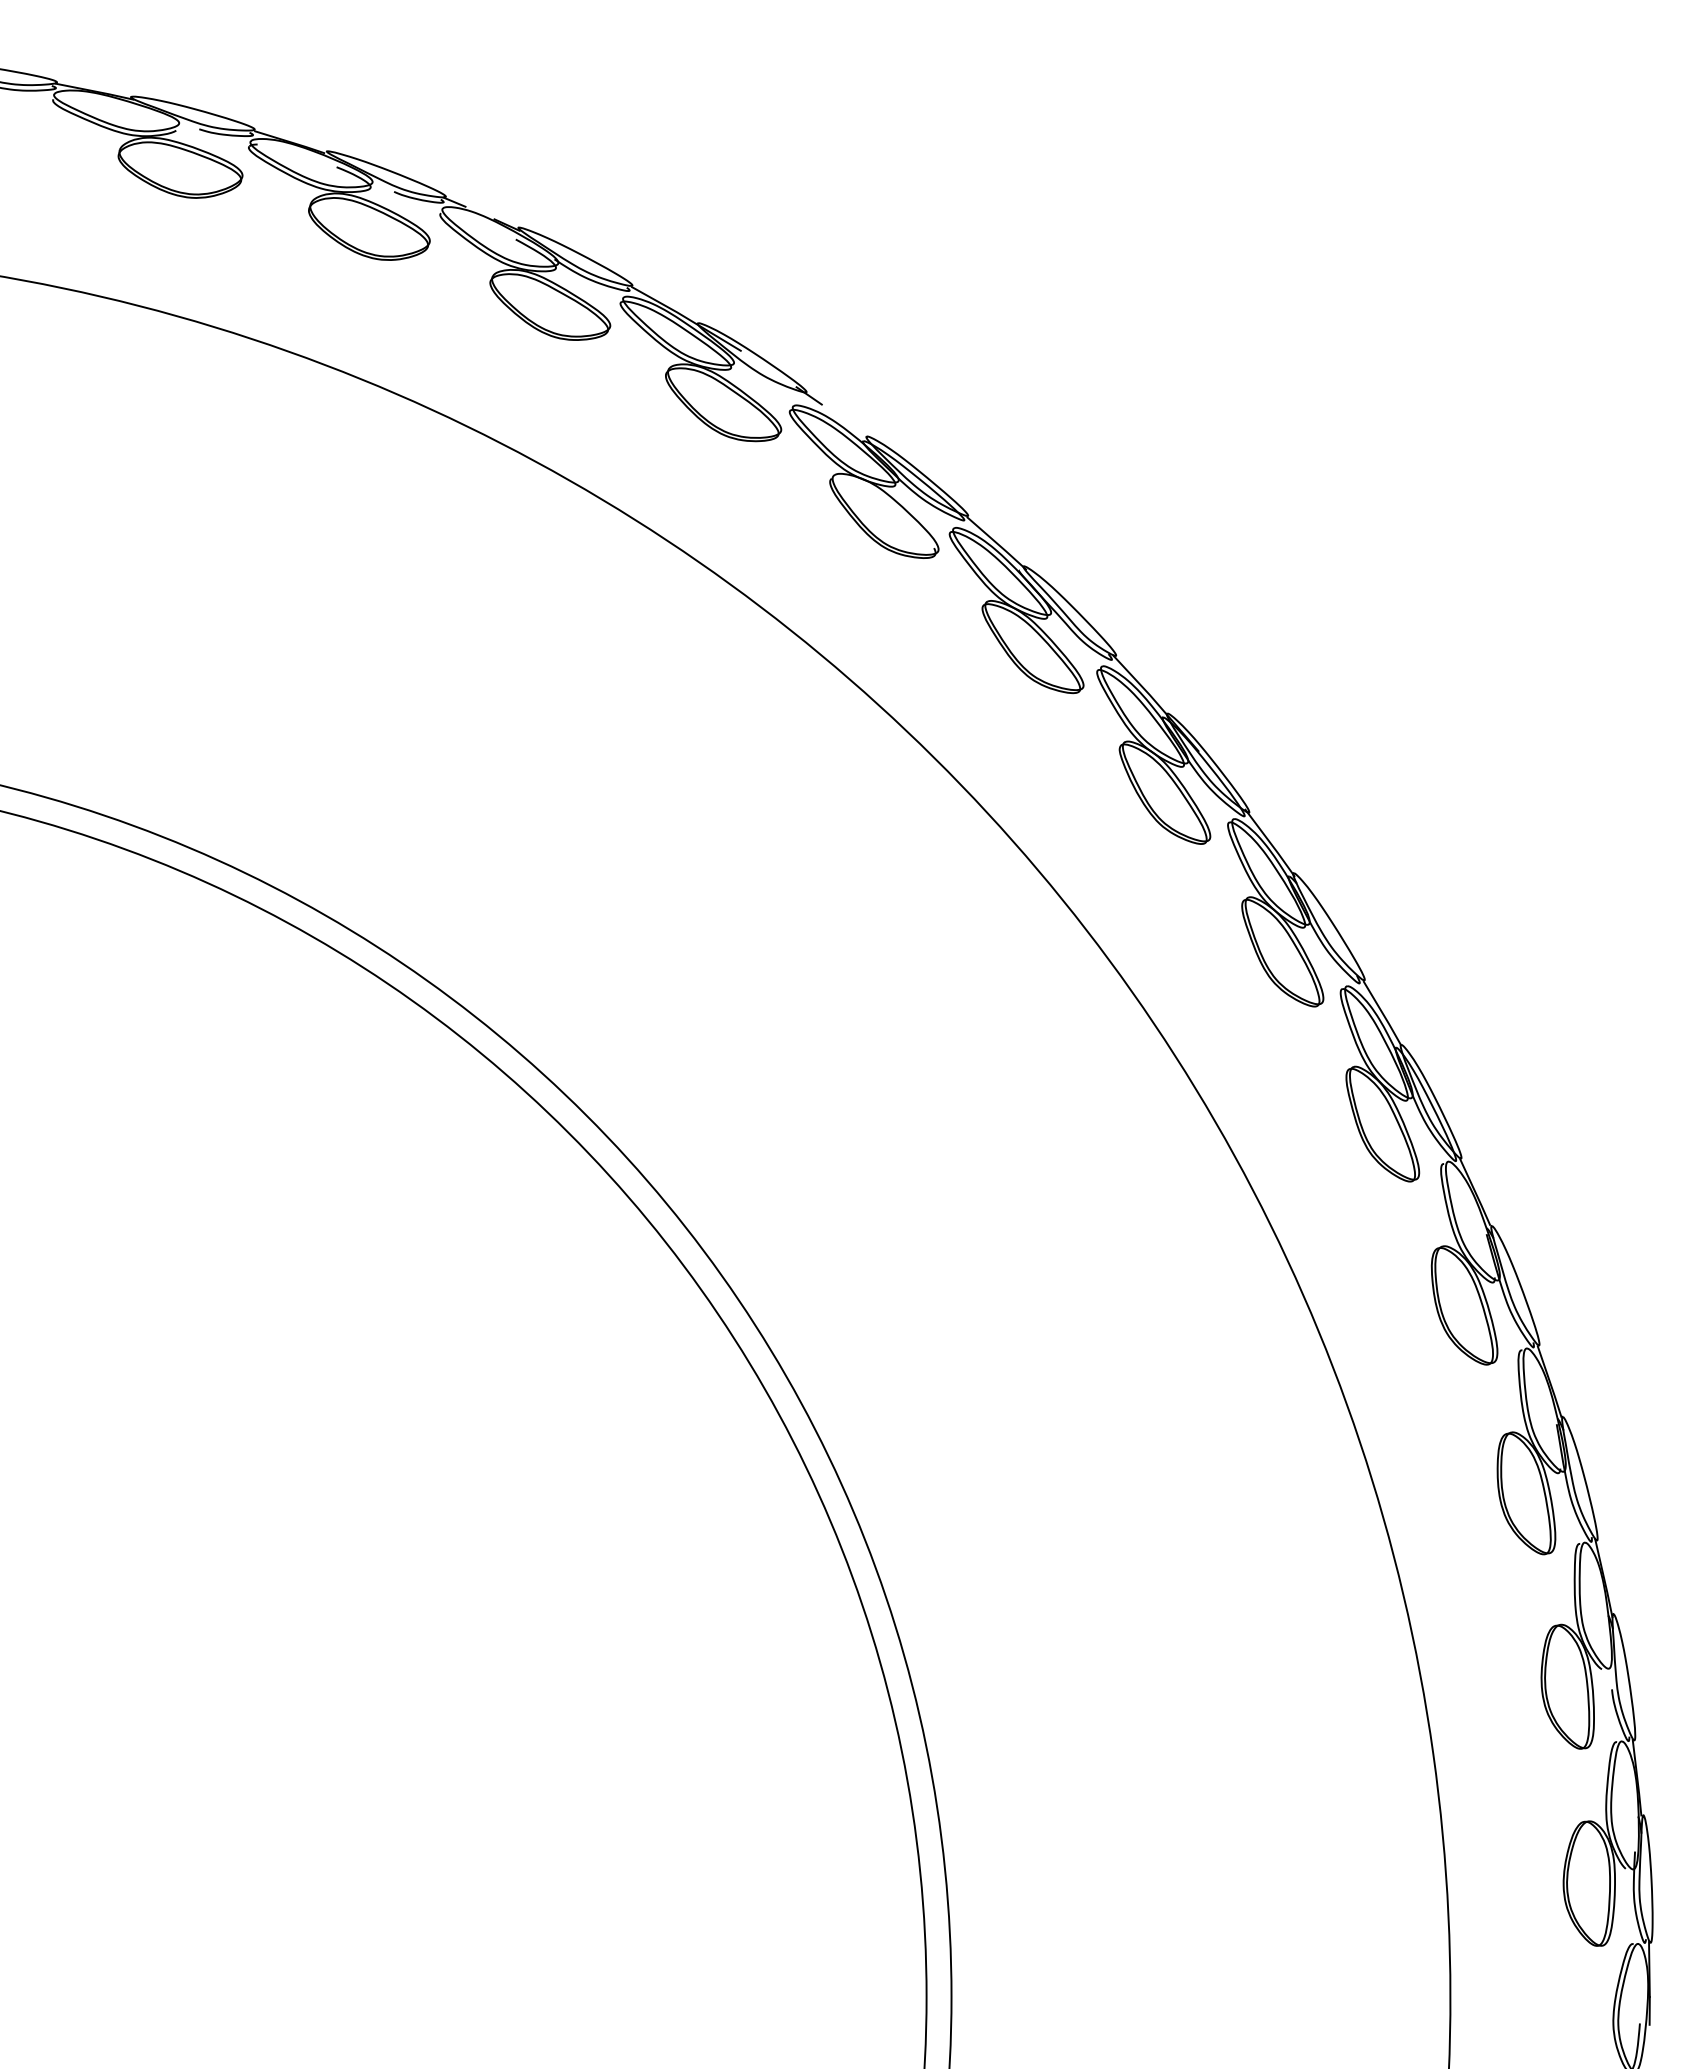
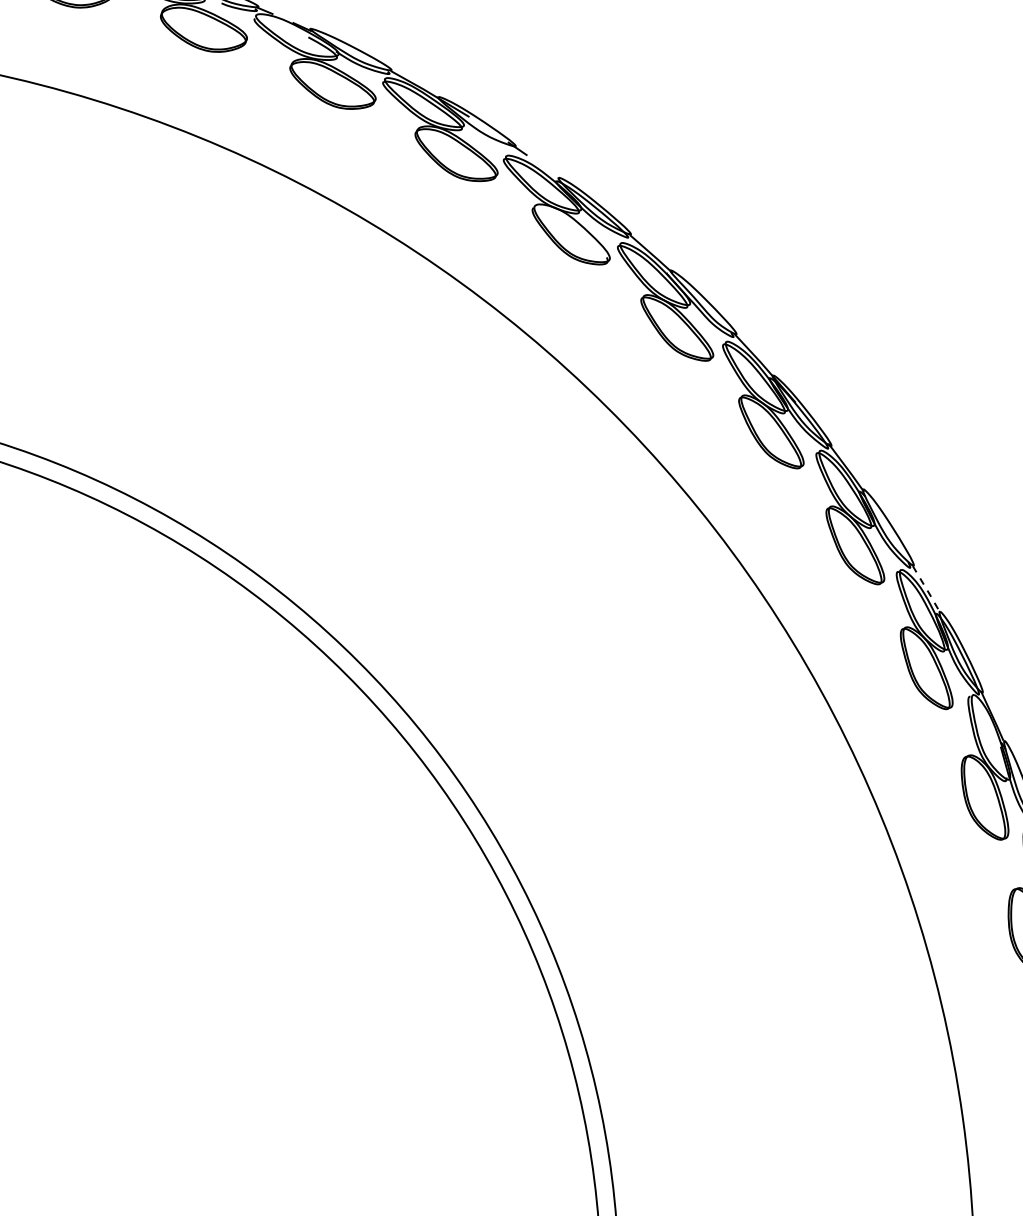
line: (1383, 1014) -> (927, 590), solid -> dashed

